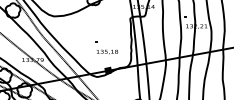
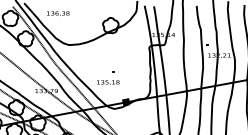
text: (107, 51) -> (108, 82), moved

